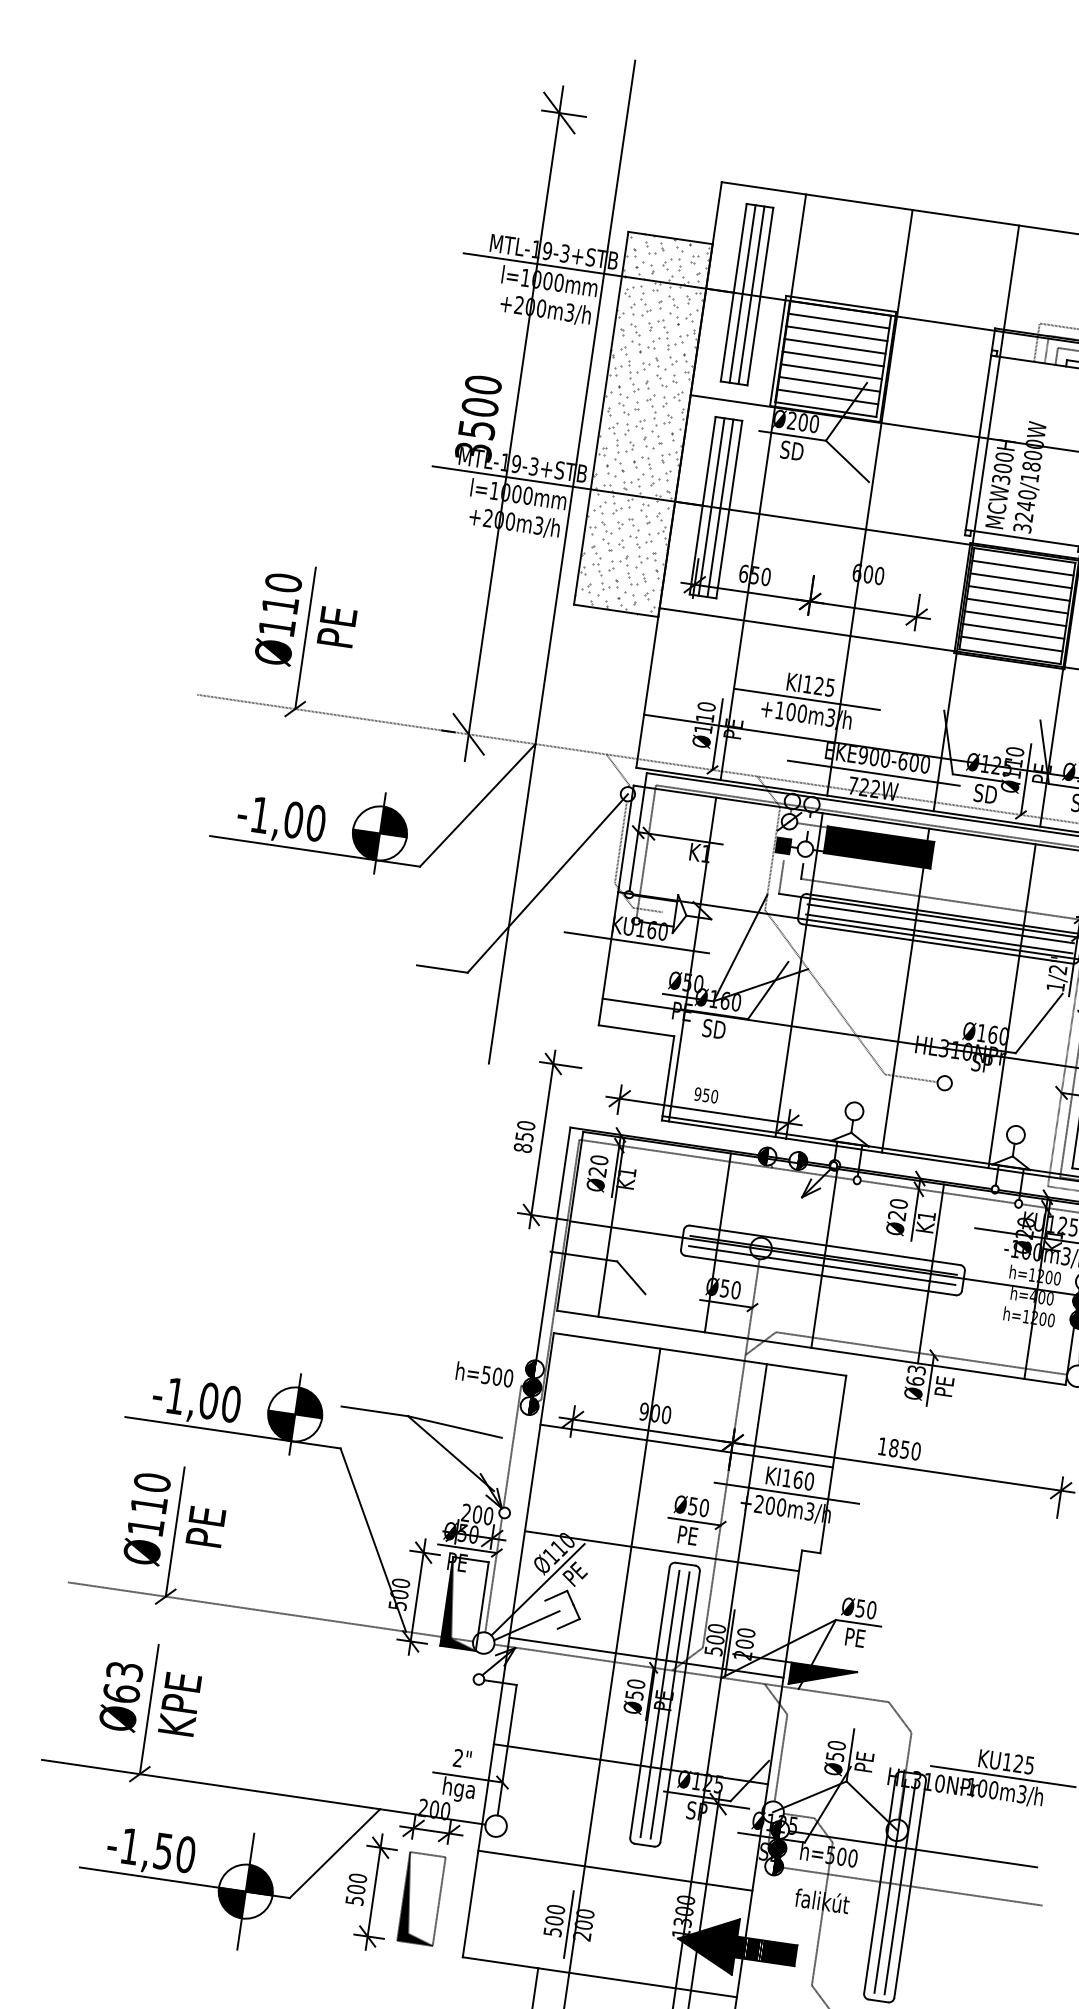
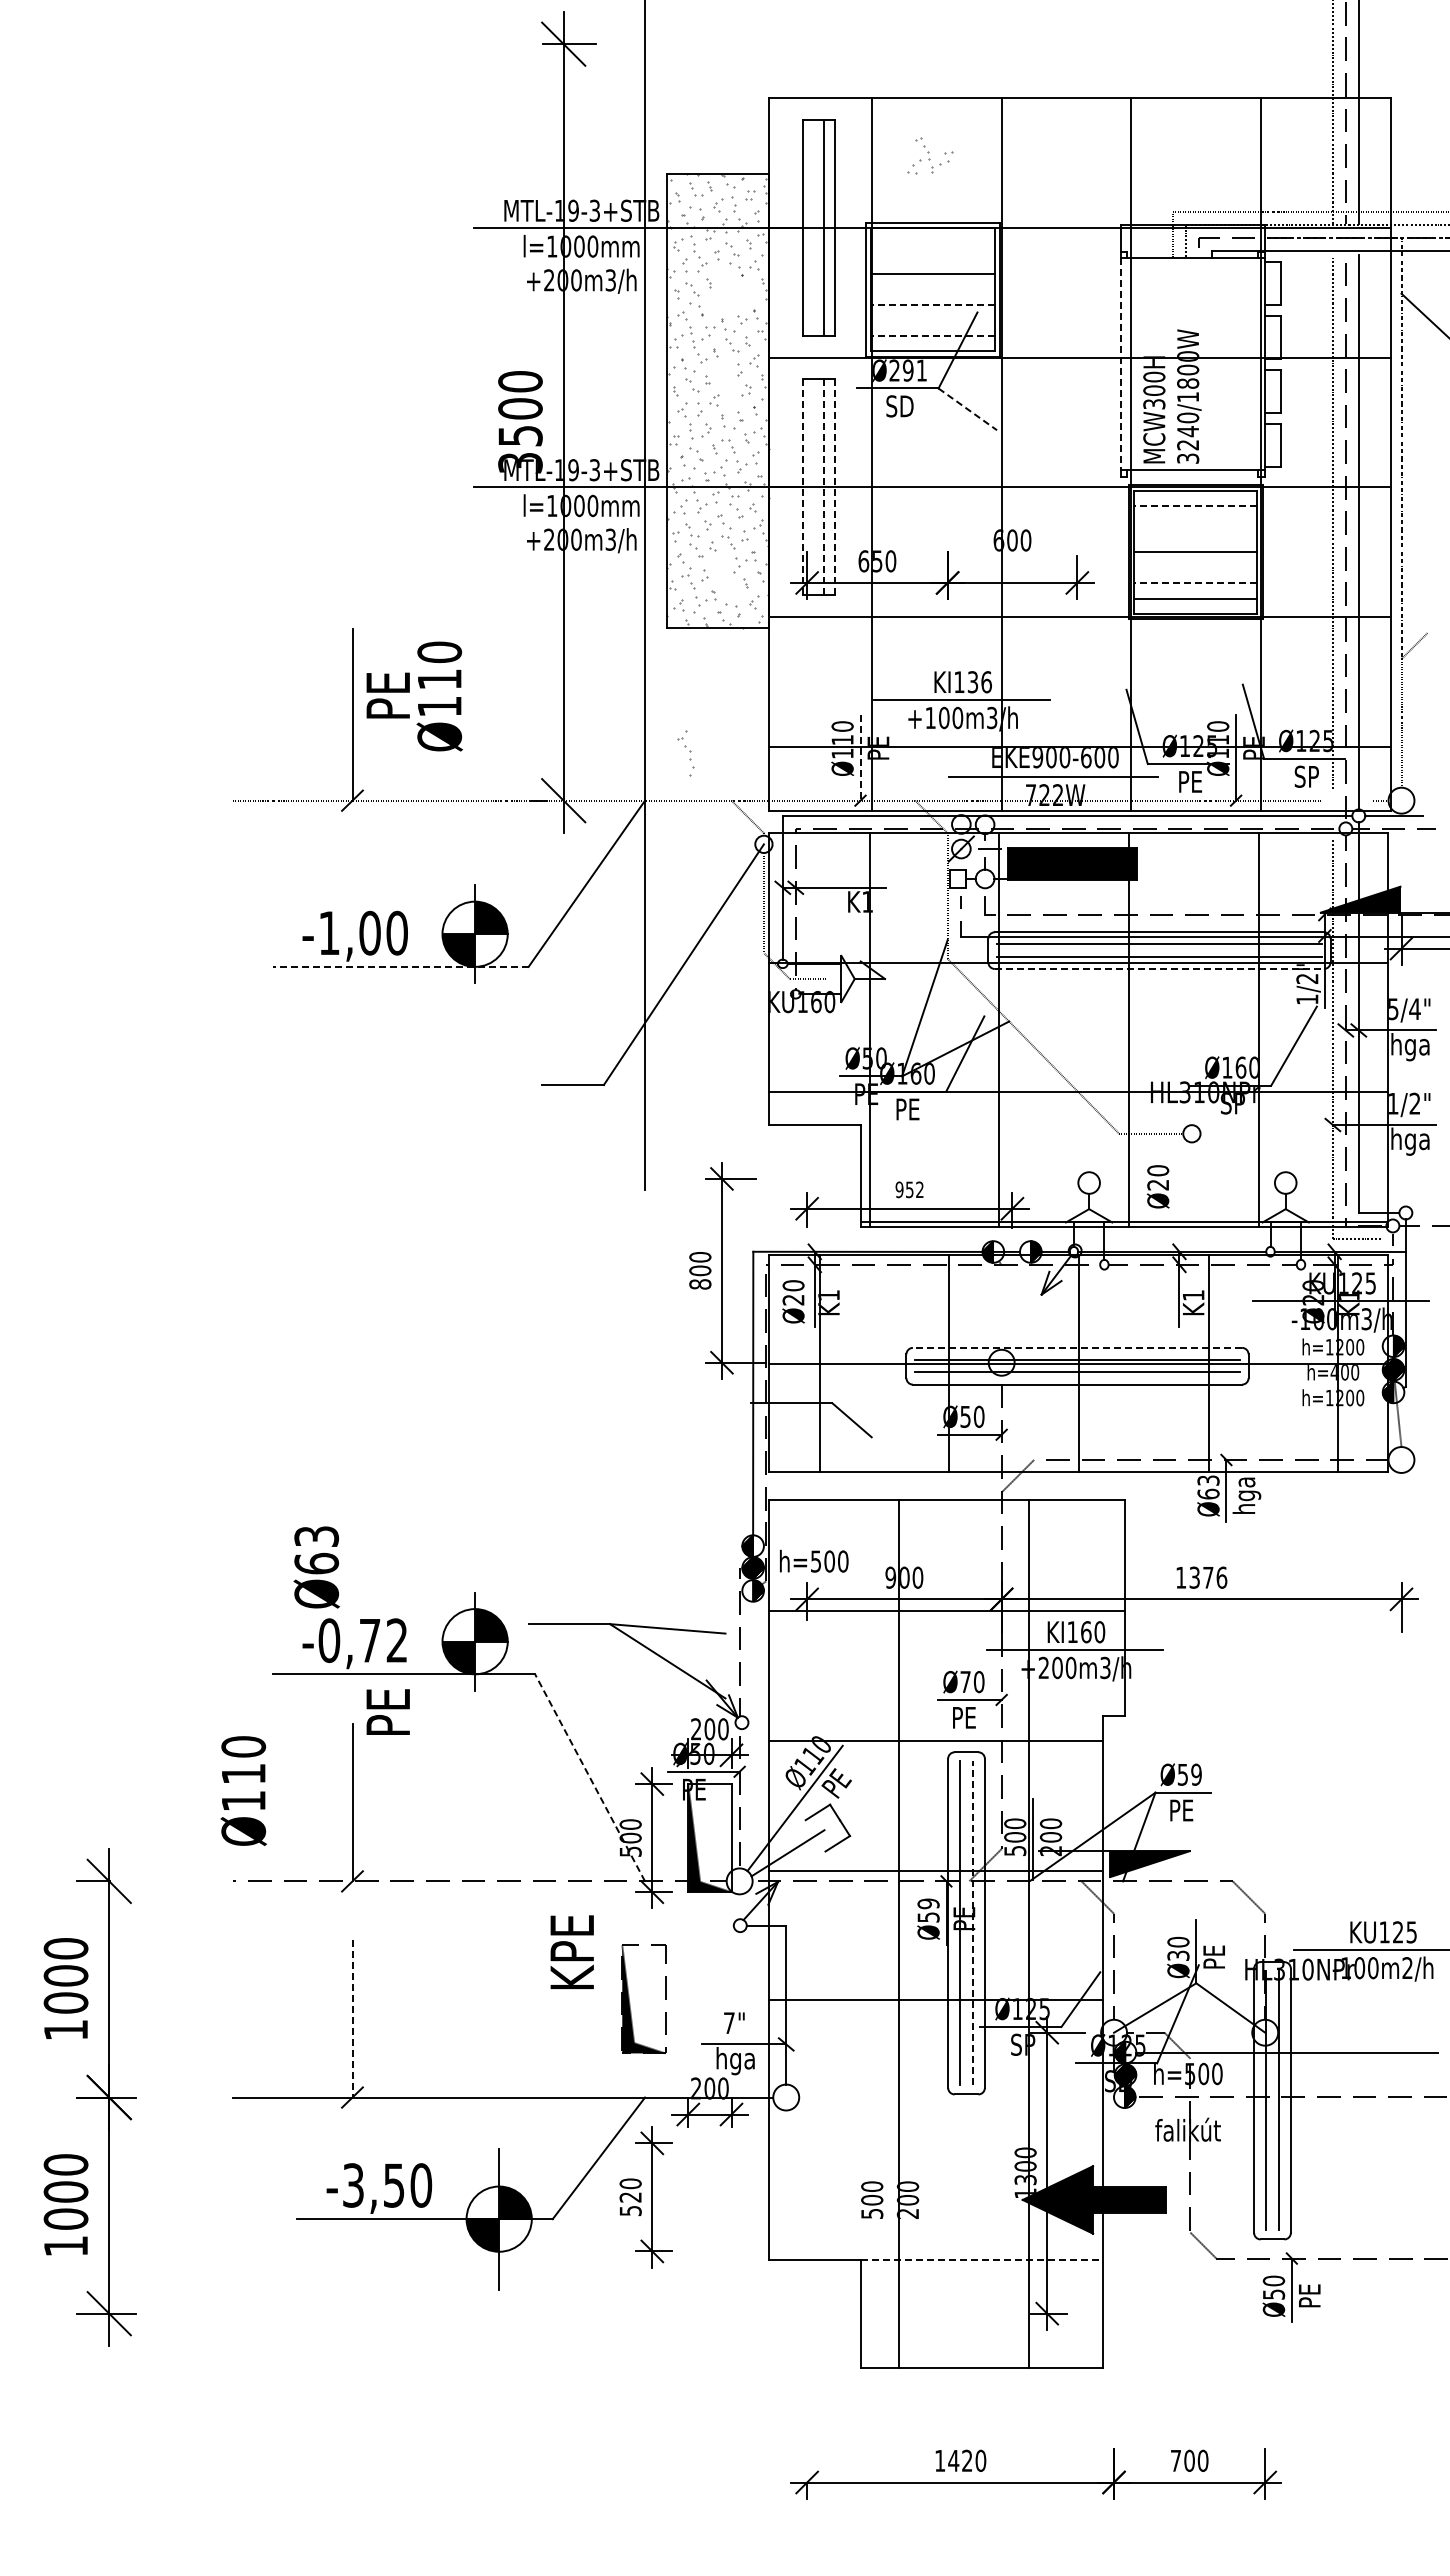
line: (742, 293) -> (813, 227), removed
line: (838, 320) -> (932, 243), removed
line: (836, 333) -> (932, 258), removed
part: (668, 335) -> (930, 155), moved
line: (832, 358) -> (932, 289), removed
line: (830, 371) -> (932, 305), solid -> dashed
line: (829, 384) -> (932, 320), removed
line: (827, 396) -> (932, 335), solid -> dashed
part: (651, 412) -> (685, 753), moved
text: (809, 423) -> (915, 370), Ø200 -> Ø291
line: (978, 442) -> (1120, 364), solid -> dashed
line: (847, 461) -> (967, 409), solid -> dashed
line: (702, 505) -> (802, 487), solid -> dashed
line: (711, 507) -> (813, 487), removed
line: (720, 508) -> (824, 487), solid -> dashed
line: (729, 508) -> (835, 486), solid -> dashed
line: (1022, 568) -> (1195, 506), solid -> dashed
part: (629, 569) -> (726, 576), removed
line: (1021, 580) -> (1195, 521), removed
line: (1019, 593) -> (1195, 536), removed
line: (1015, 618) -> (1195, 567), removed
text: (278, 619) -> (439, 696), moved
line: (1013, 631) -> (1195, 583), solid -> dashed
text: (824, 687) -> (979, 682), KI125 -> KI136
line: (717, 735) -> (860, 758), solid -> dashed
text: (984, 793) -> (1189, 781), SD -> PE
fill: (783, 845) -> (958, 878), removed
line: (314, 851) -> (400, 966), solid -> dashed
line: (636, 942) -> (800, 1019), removed
line: (937, 944) -> (1159, 969), solid -> dashed
text: (714, 1029) -> (907, 1109), SD -> PE
text: (714, 1096) -> (919, 1189), 950 -> 952
text: (524, 1136) -> (700, 1270), 850 -> 800
text: (896, 1216) -> (1157, 1186), moved
line: (825, 1245) -> (1077, 1347), solid -> dashed
text: (485, 1374) -> (814, 1560), moved
text: (946, 1386) -> (1246, 1495), PE -> hga
text: (202, 1400) -> (362, 1640), -1,00 -> -0,72
text: (905, 1449) -> (1208, 1577), 1850 -> 1376
text: (693, 1506) -> (965, 1682), Ø50 -> Ø70
text: (146, 1518) -> (243, 1790), moved
text: (205, 1526) -> (387, 1711), moved
line: (372, 1539) -> (589, 1777), solid -> dashed
text: (871, 1609) -> (1196, 1774), Ø50 -> Ø59
text: (636, 1683) -> (928, 1903), Ø50 -> Ø59
text: (120, 1696) -> (316, 1567), moved
text: (179, 1703) -> (571, 1951), moved
line: (670, 1704) -> (972, 1922), solid -> dashed
line: (149, 1709) -> (352, 2018), solid -> dashed
text: (834, 1756) -> (1177, 1955), Ø50 -> Ø30
text: (458, 1757) -> (729, 2022), 2" -> 7"
text: (1021, 1794) -> (1407, 1968), -100m3/h -> -100m2/h
text: (130, 1846) -> (353, 2185), -1,50 -> -3,50
line: (615, 1870) -> (936, 2129), removed
text: (356, 1889) -> (630, 2197), 500 -> 520
part: (410, 1899) -> (630, 2002), moved
line: (569, 1924) -> (890, 2201), removed
line: (637, 1982) -> (982, 2259), solid -> dashed

